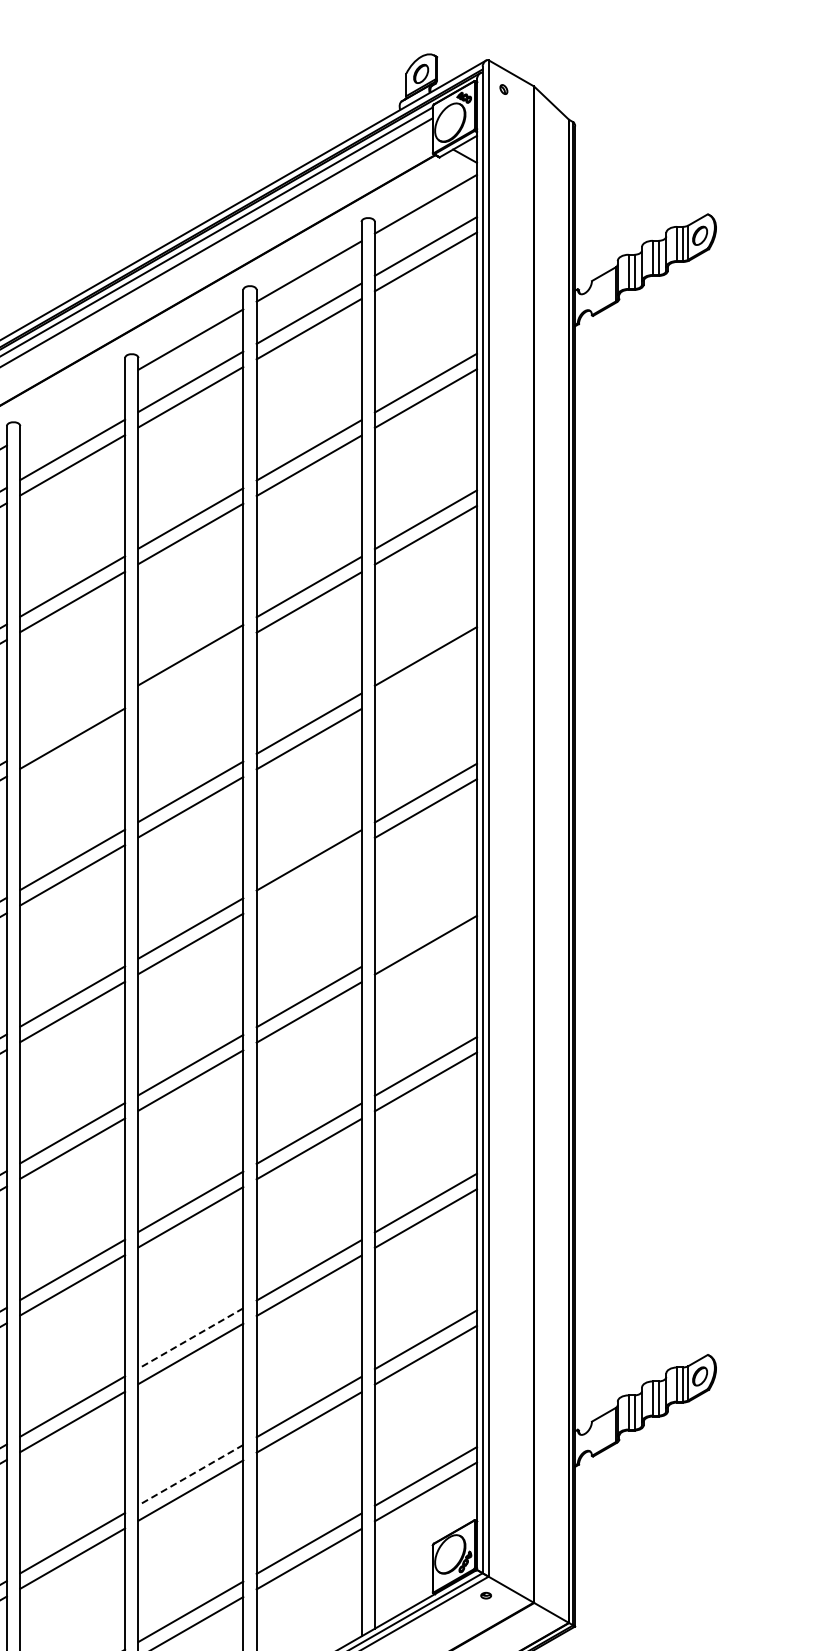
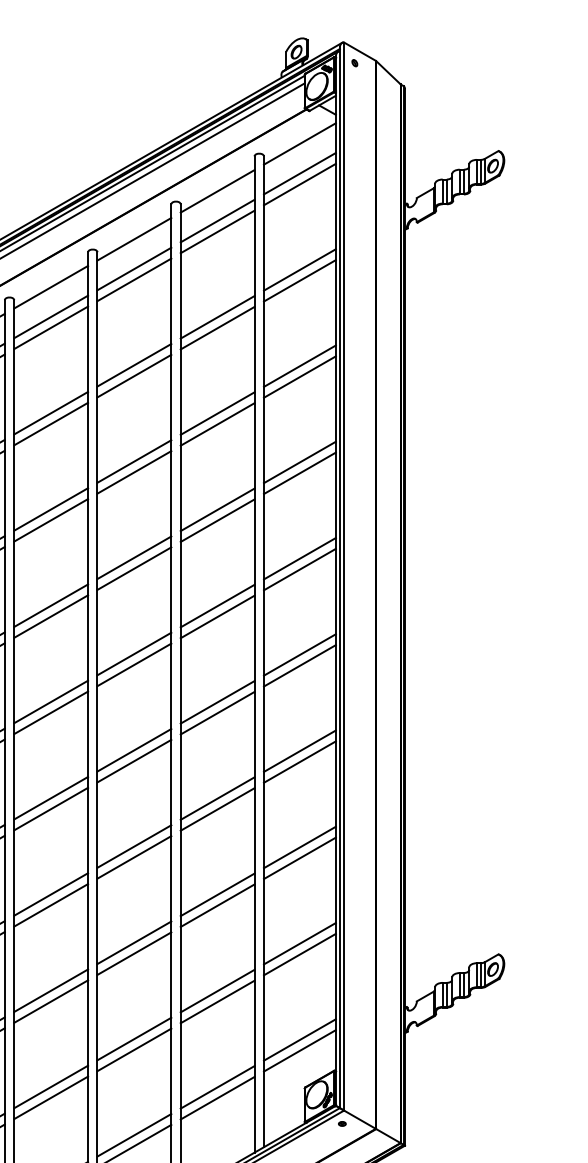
line: (72, 407) -> (51, 287), added
line: (190, 670) -> (134, 472), added
line: (425, 671) -> (299, 473), added
line: (72, 723) -> (51, 509), added
line: (308, 875) -> (217, 616), added
line: (425, 929) -> (299, 654), added
line: (190, 1338) -> (134, 942), dashed -> solid
line: (190, 1475) -> (134, 1039), dashed -> solid

